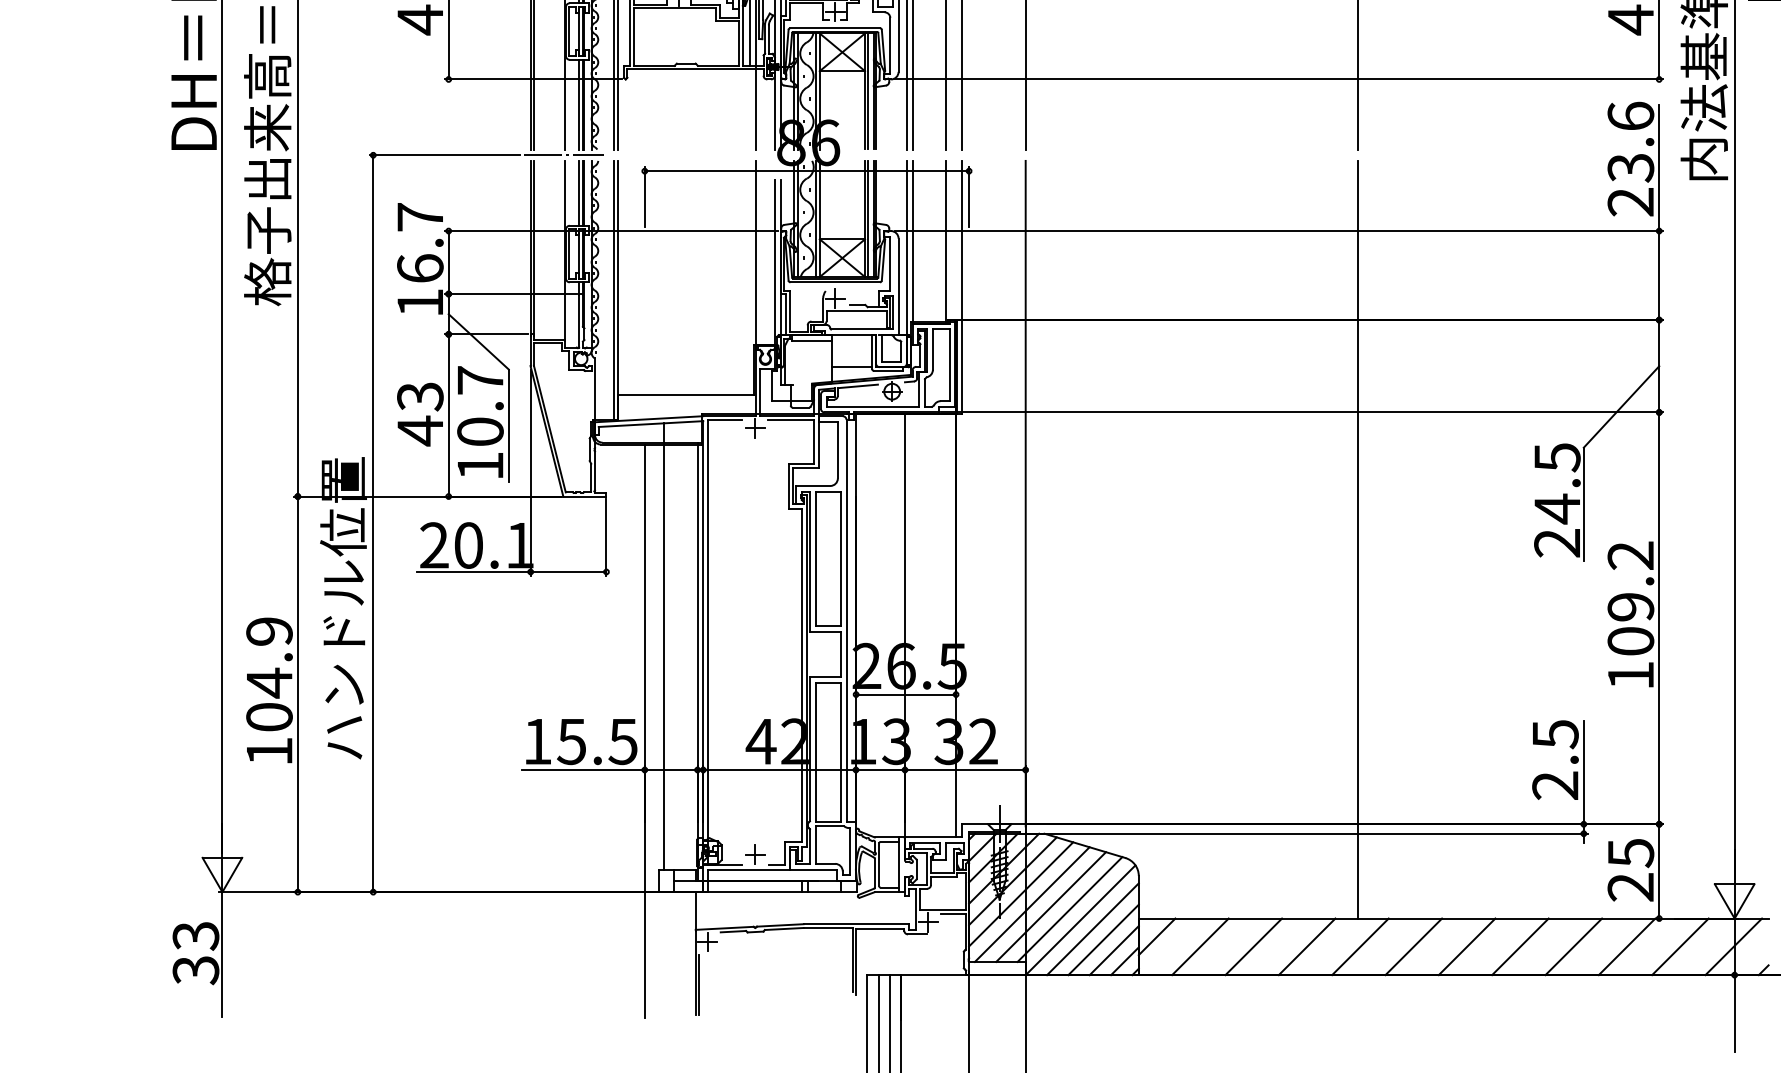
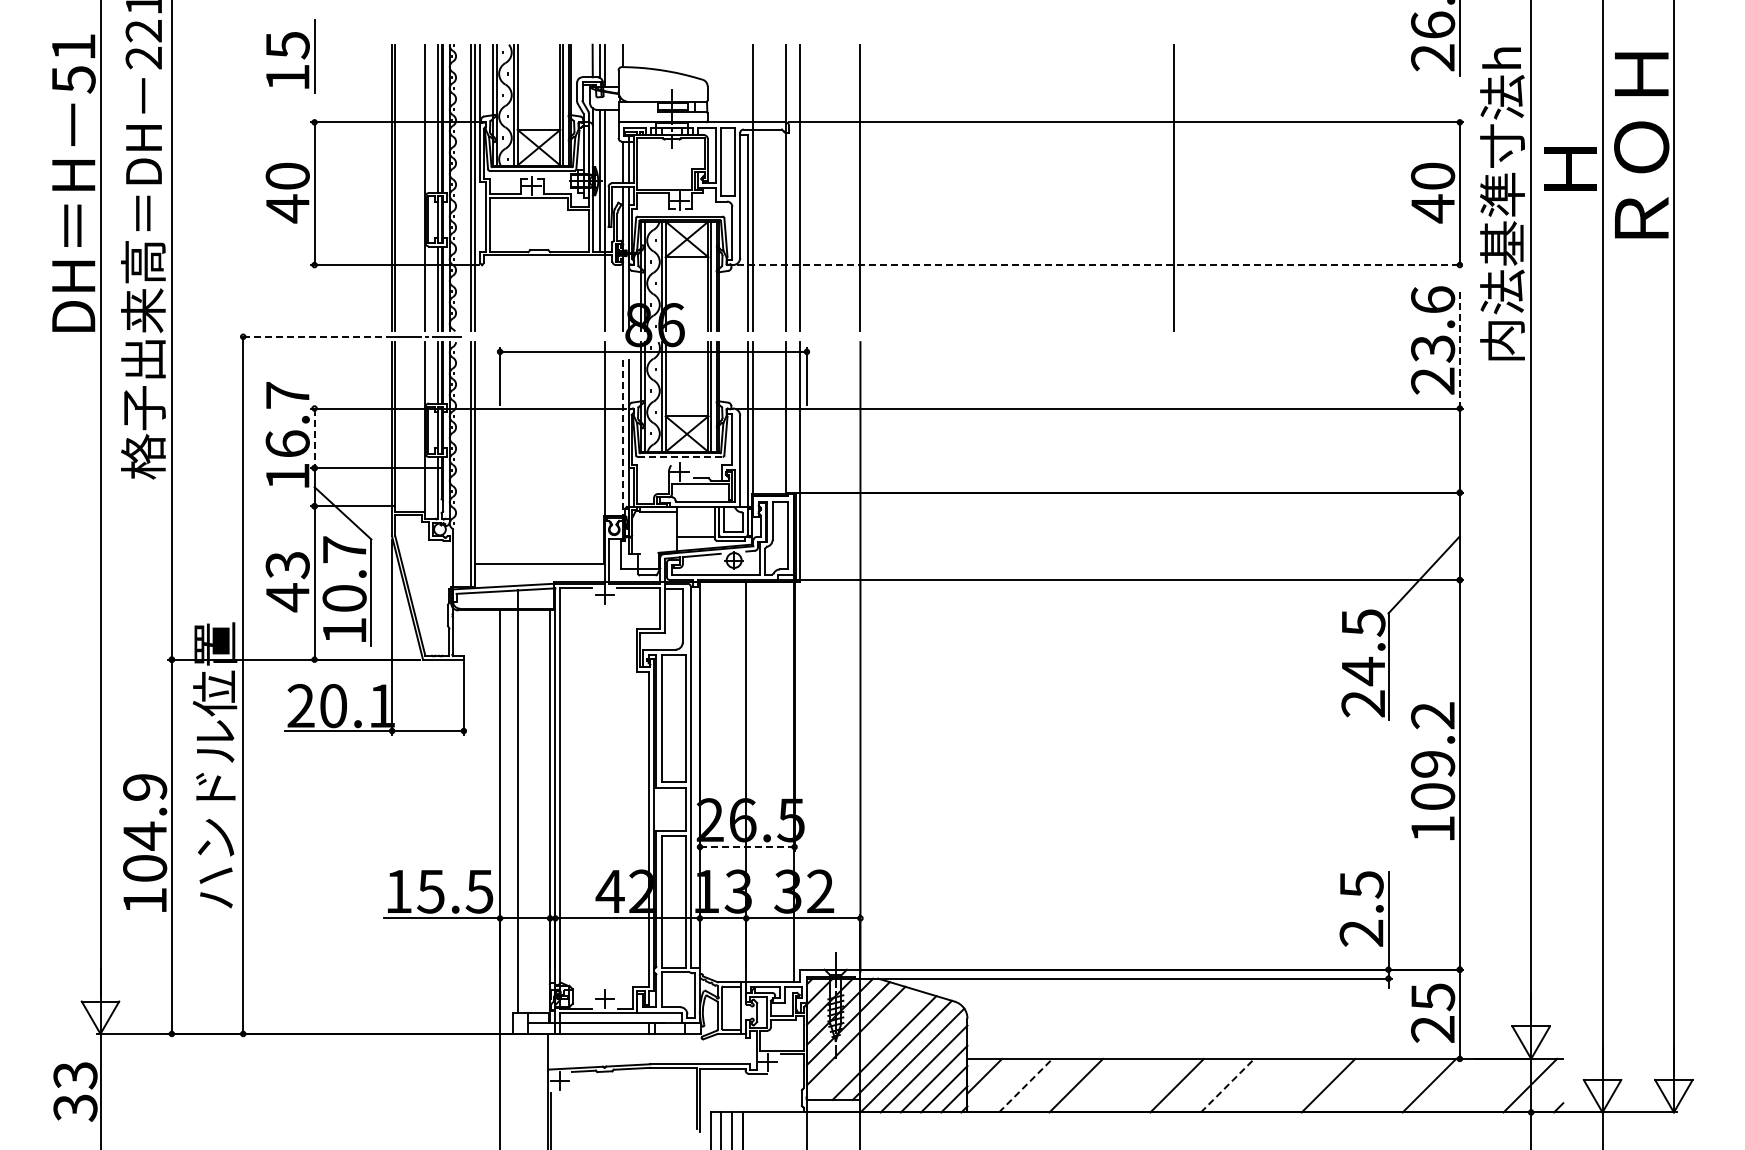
line: (1279, 79) -> (1100, 265), solid -> dashed
line: (444, 154) -> (310, 336), solid -> dashed
line: (1658, 167) -> (1459, 348), solid -> dashed
line: (448, 262) -> (314, 438), solid -> dashed
line: (775, 264) -> (623, 440), solid -> dashed
line: (835, 282) -> (680, 457), solid -> dashed
line: (1357, 539) -> (1174, 700), removed
line: (905, 695) -> (746, 847), solid -> dashed
line: (1032, 904) -> (866, 1045), removed
line: (1200, 946) -> (1025, 1085), solid -> dashed
line: (1306, 946) -> (1126, 1085), removed
line: (1413, 946) -> (1227, 1085), solid -> dashed
line: (1466, 946) -> (1277, 1085), removed
line: (1573, 946) -> (1378, 1085), removed
line: (1680, 946) -> (1479, 1085), removed

